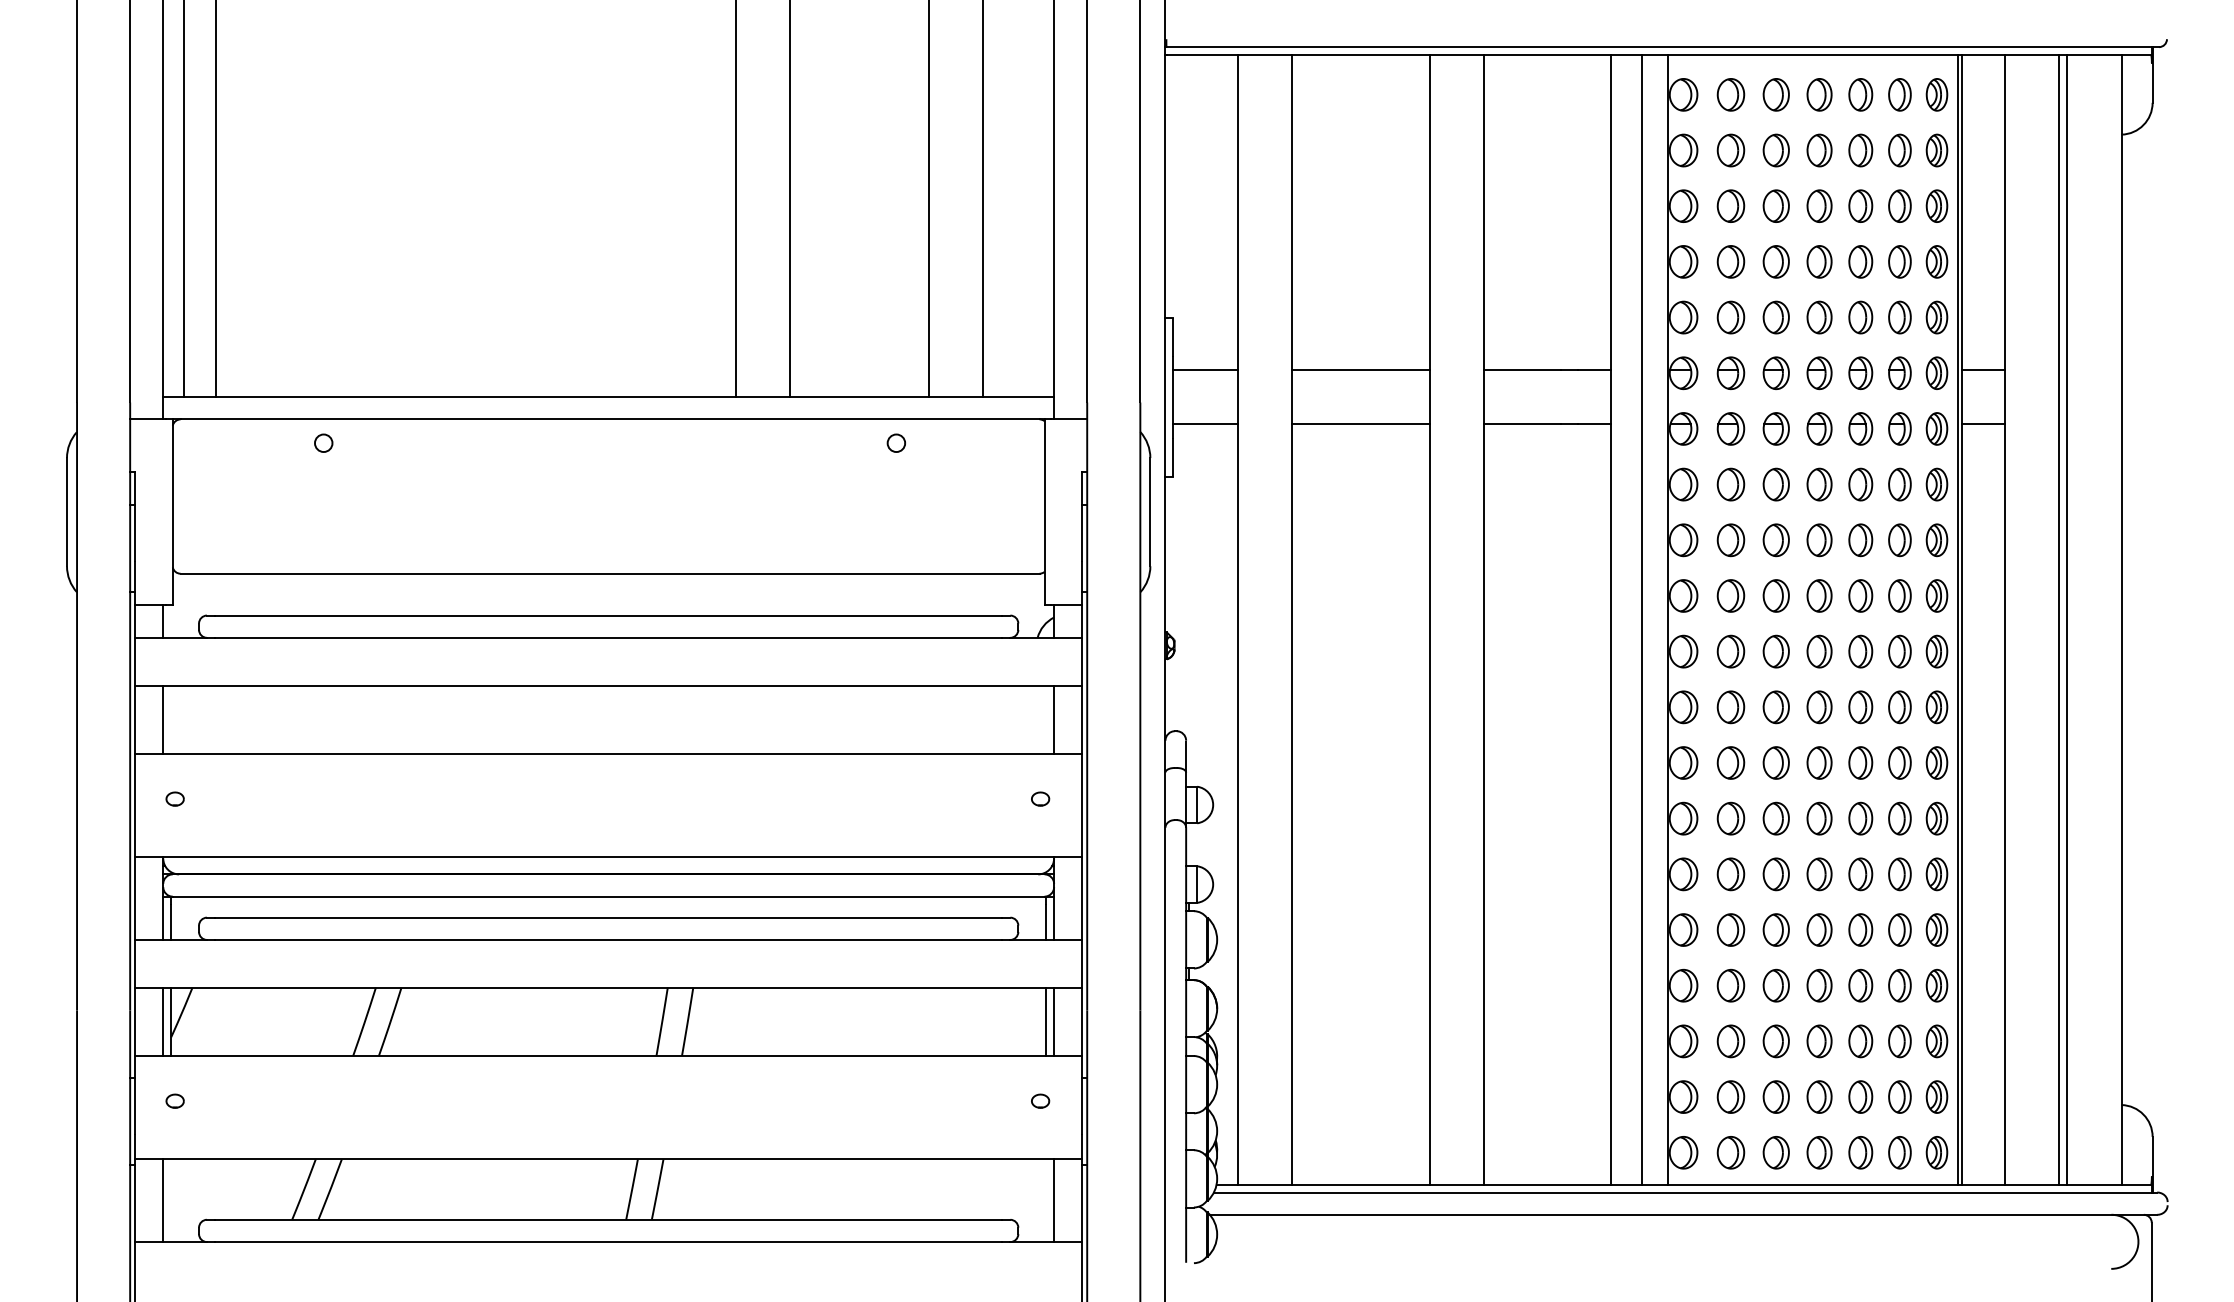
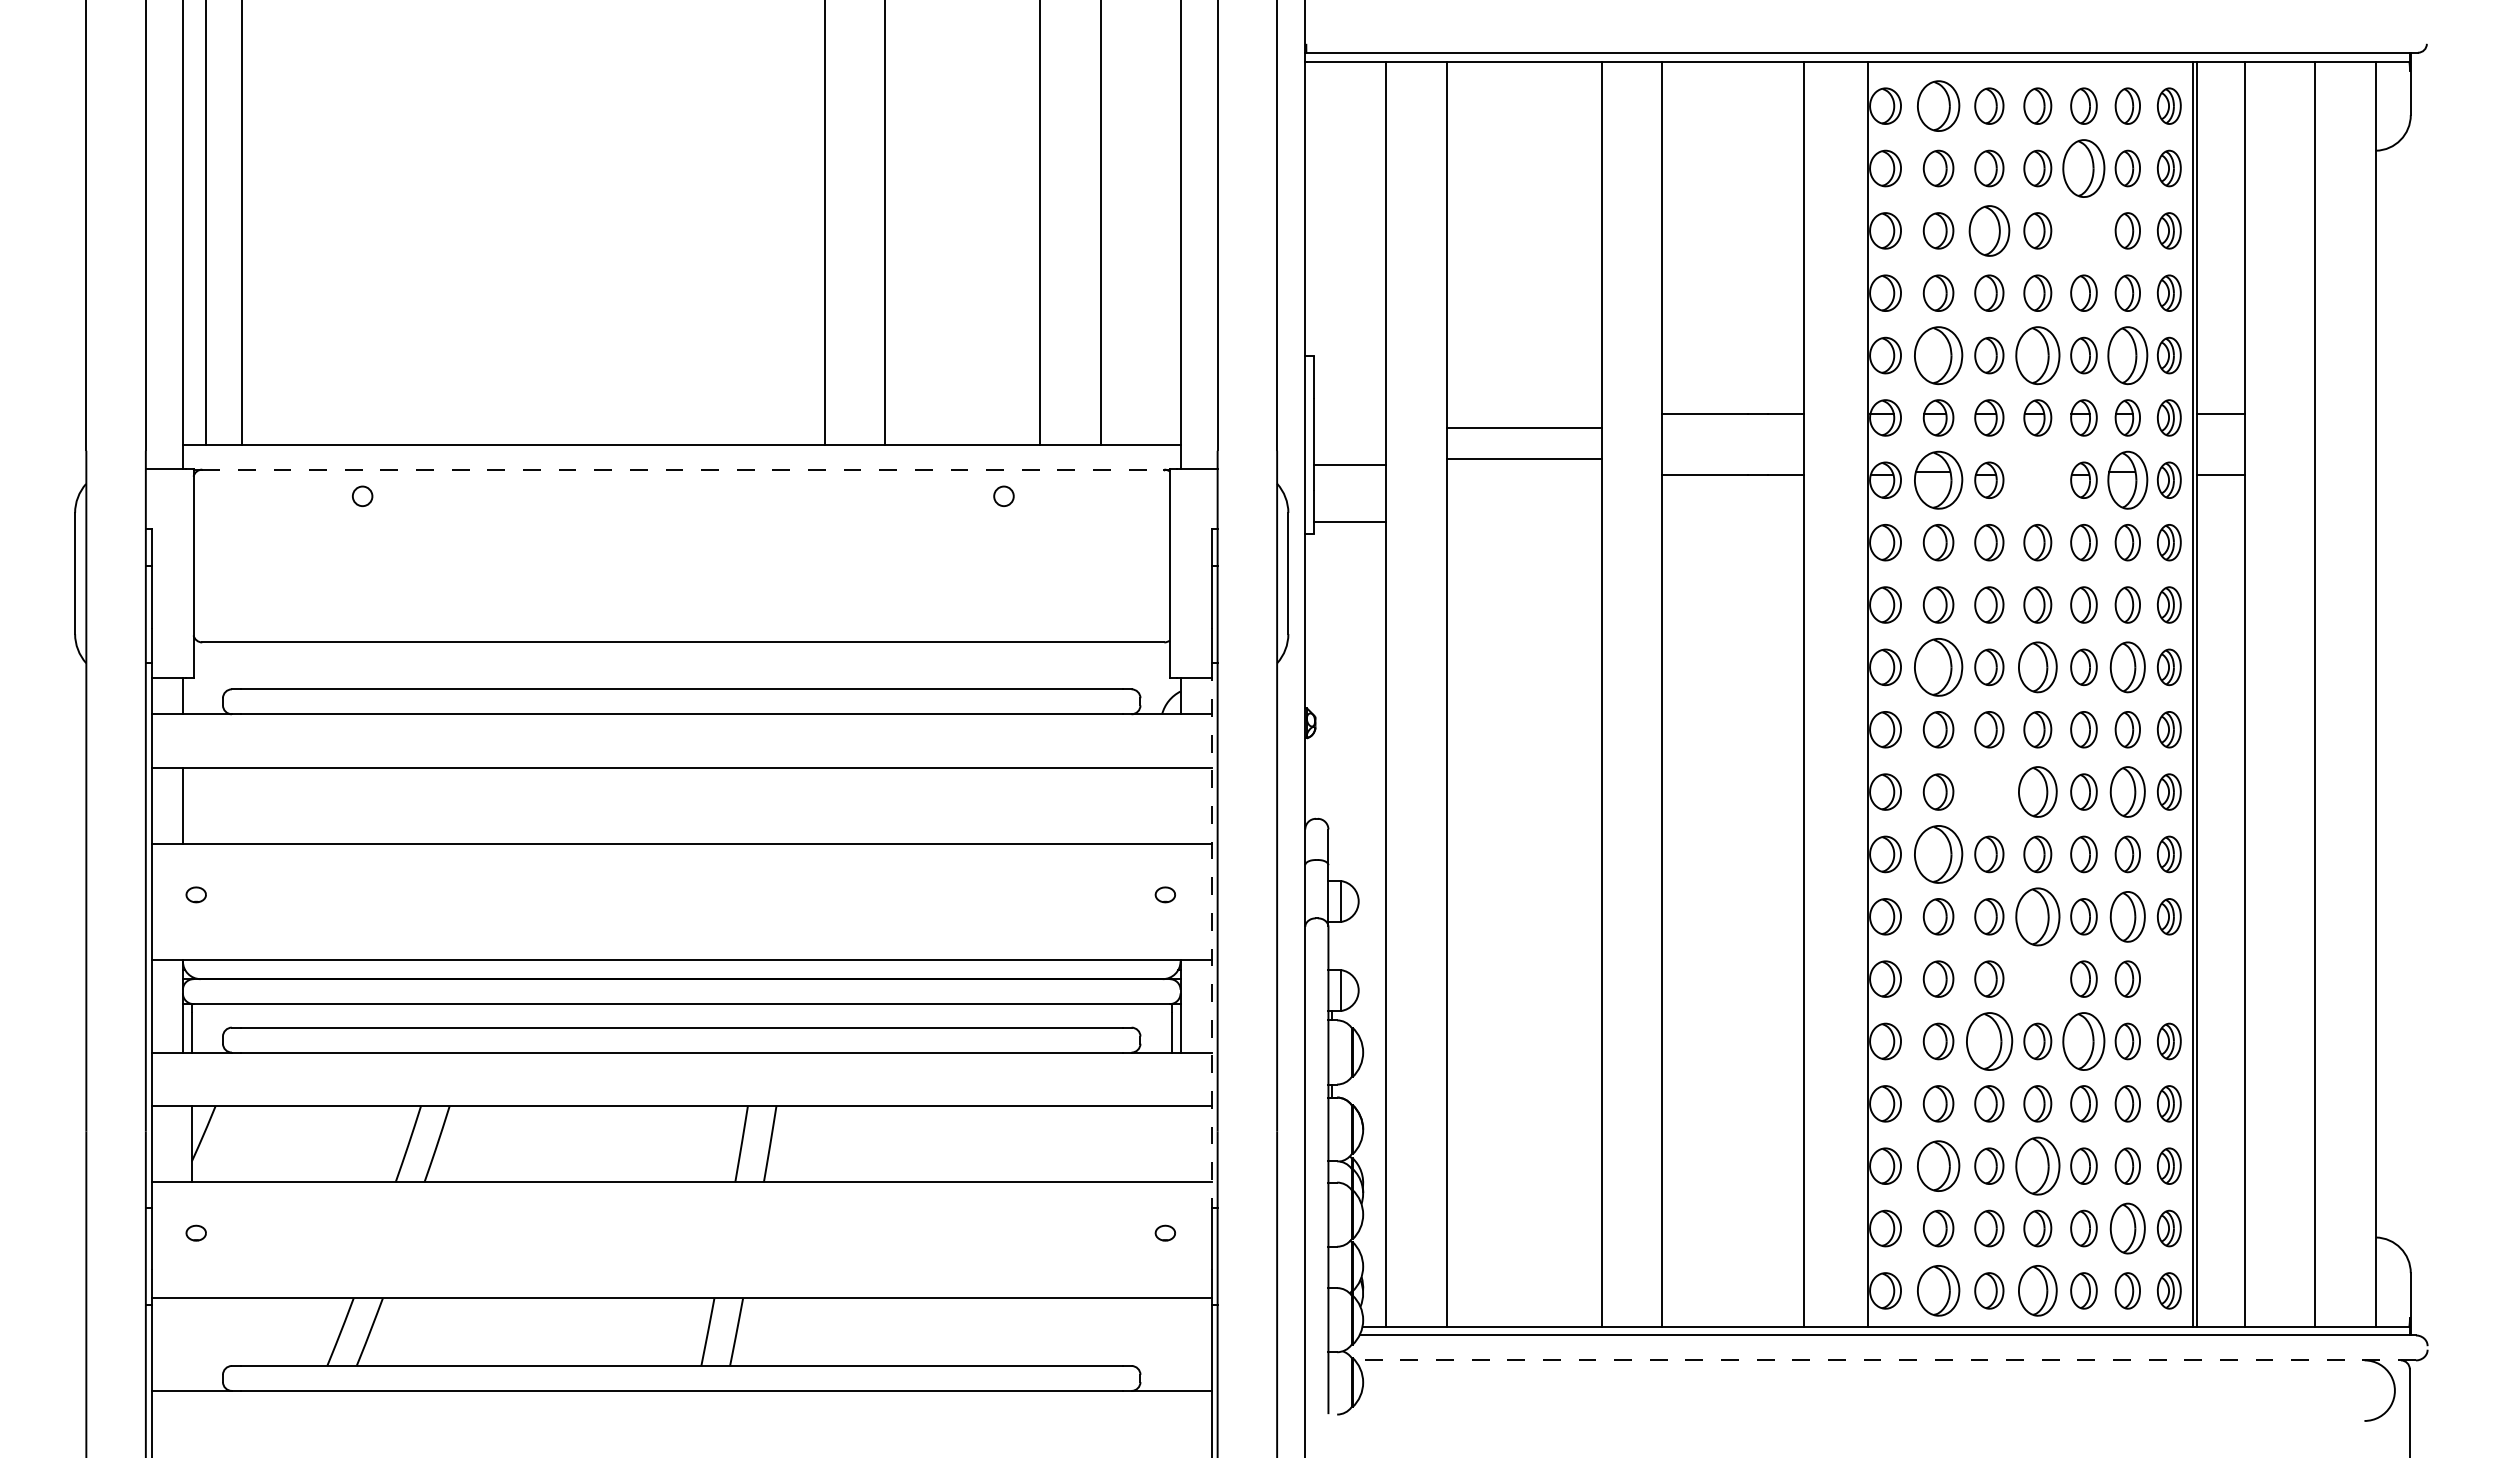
part: (1730, 94) -> (1938, 105), size x1.4
part: (1860, 150) -> (2083, 168), size x1.6
part: (1775, 205) -> (1988, 230), size x1.4
part: (1860, 205) -> (2083, 230), removed
part: (1730, 317) -> (1938, 355), size x1.6
part: (1819, 317) -> (2037, 355), size x1.6
part: (1899, 317) -> (2127, 355), size x1.6
line: (1205, 370) -> (1350, 465), moved
line: (1360, 370) -> (1523, 459), moved
line: (610, 419) -> (683, 469), solid -> dashed
line: (1205, 424) -> (1350, 522), moved
line: (1360, 424) -> (1523, 428), moved
part: (1730, 428) -> (1938, 479), size x1.6
part: (1819, 428) -> (2037, 479), removed
part: (1899, 428) -> (2127, 479), size x1.6
part: (1730, 595) -> (1938, 666), size x1.6
part: (1819, 595) -> (2037, 666), size x1.4
part: (1899, 595) -> (2127, 666), size x1.4
line: (1641, 619) -> (1838, 693), removed
line: (2058, 619) -> (2305, 693), removed
part: (1775, 707) -> (1988, 792), removed
part: (1819, 707) -> (2037, 792), size x1.4
part: (1899, 707) -> (2127, 792), size x1.4
line: (1054, 719) -> (1181, 805), removed
part: (1730, 762) -> (1938, 853), size x1.6
part: (1819, 818) -> (2037, 916), size x1.6
part: (1899, 818) -> (2127, 916), size x1.4
line: (1081, 835) -> (1211, 935), solid -> dashed
part: (1819, 874) -> (2037, 979), removed
part: (1936, 874) -> (2168, 979), removed
part: (1775, 929) -> (1988, 1040), size x1.6
part: (1860, 929) -> (2083, 1040), size x1.6
line: (163, 1021) -> (183, 1143), removed
line: (1046, 1021) -> (1172, 1143), removed
line: (1054, 1021) -> (1181, 1143), removed
part: (1730, 1041) -> (1938, 1166), size x1.4
part: (1819, 1041) -> (2037, 1166), size x1.6
part: (1899, 1096) -> (2127, 1227), size x1.4
part: (1730, 1152) -> (1938, 1290), size x1.4
part: (1819, 1152) -> (2037, 1290), size x1.4
line: (163, 1200) -> (183, 1344), removed
line: (1054, 1200) -> (1181, 1344), removed
line: (1683, 1214) -> (1885, 1360), solid -> dashed

